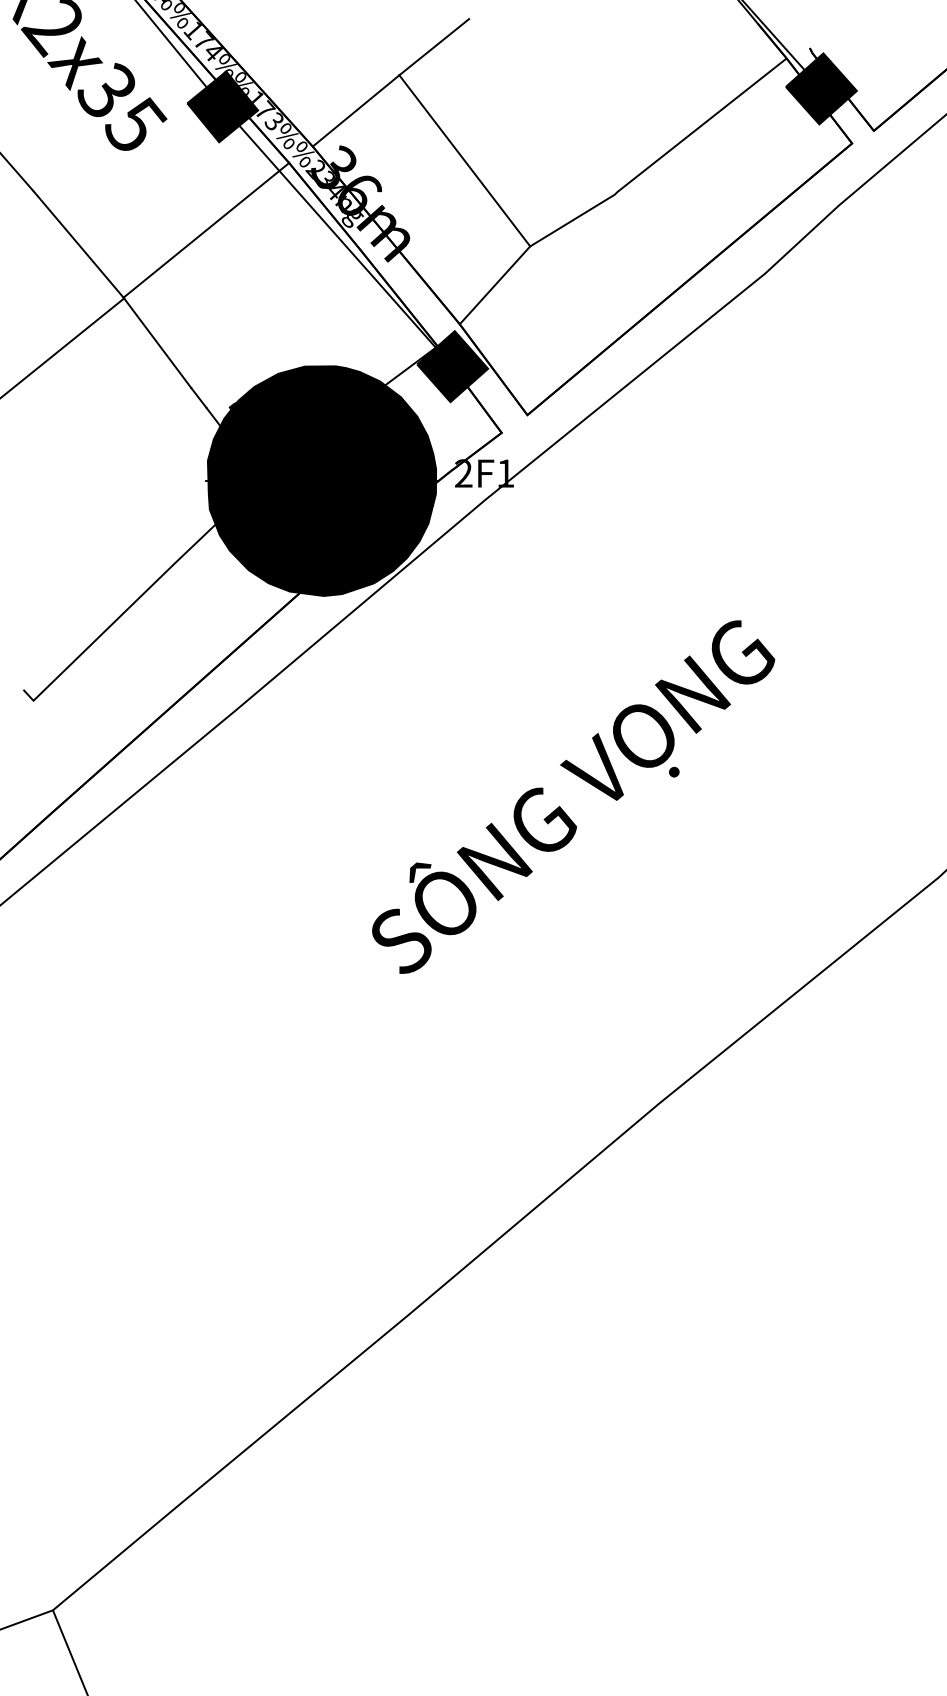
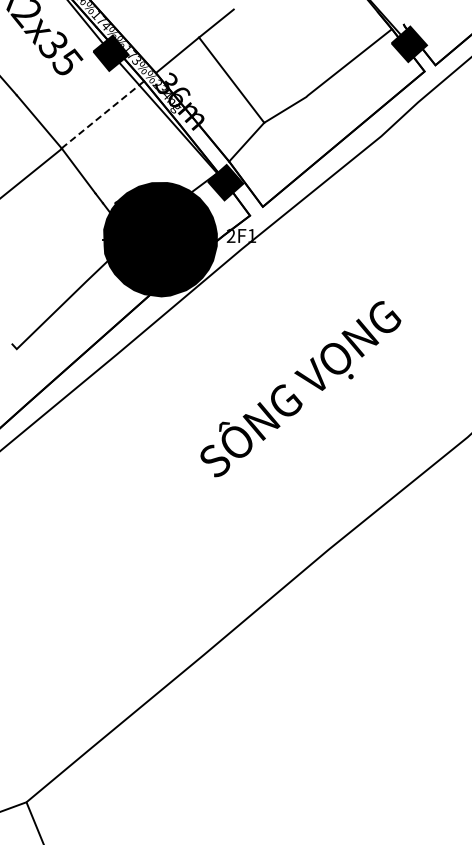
line: (207, 229) -> (103, 114), solid -> dashed
text: (572, 797) -> (300, 389), moved

